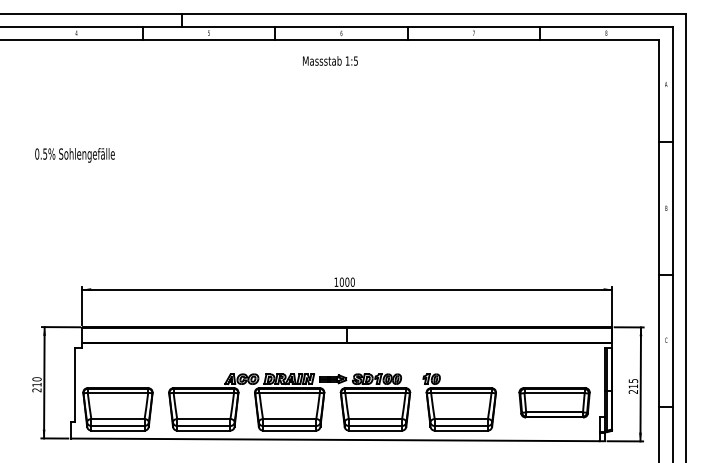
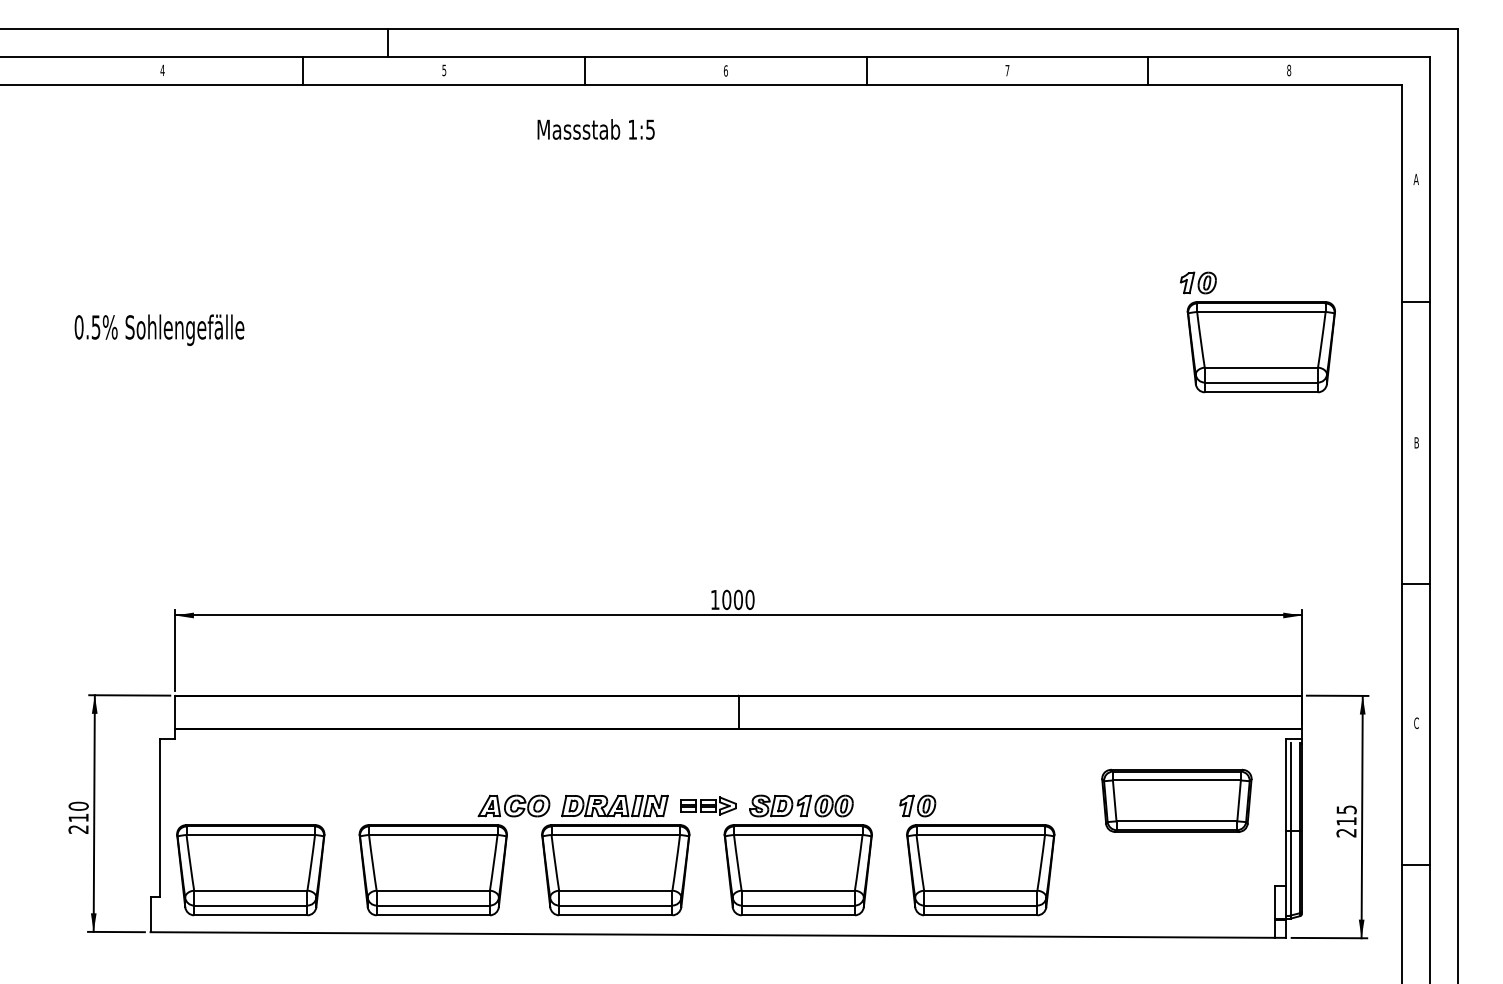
text: (330, 60) -> (596, 128), moved
part: (591, 156) -> (1257, 332), added
part: (554, 402) -> (1176, 800), moved

